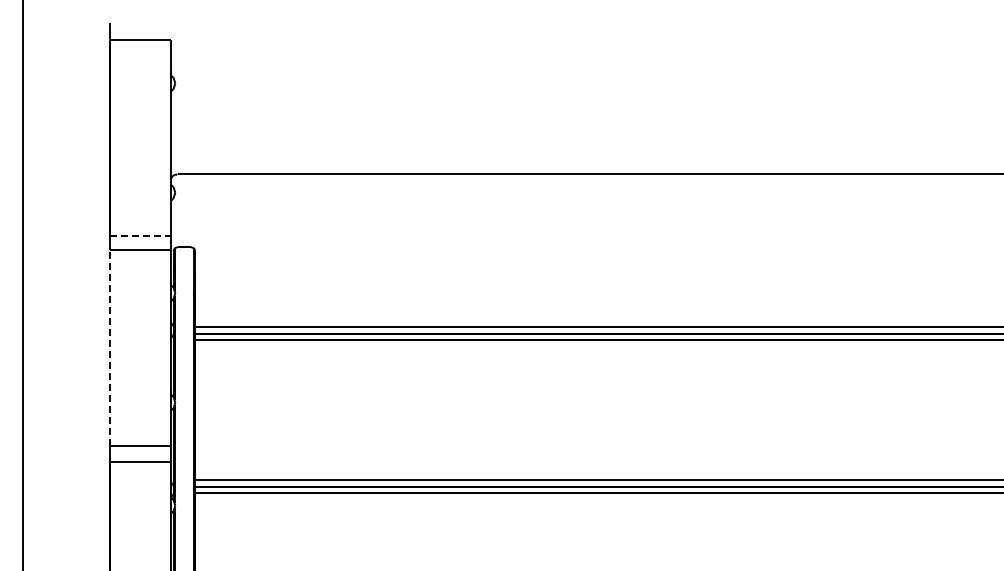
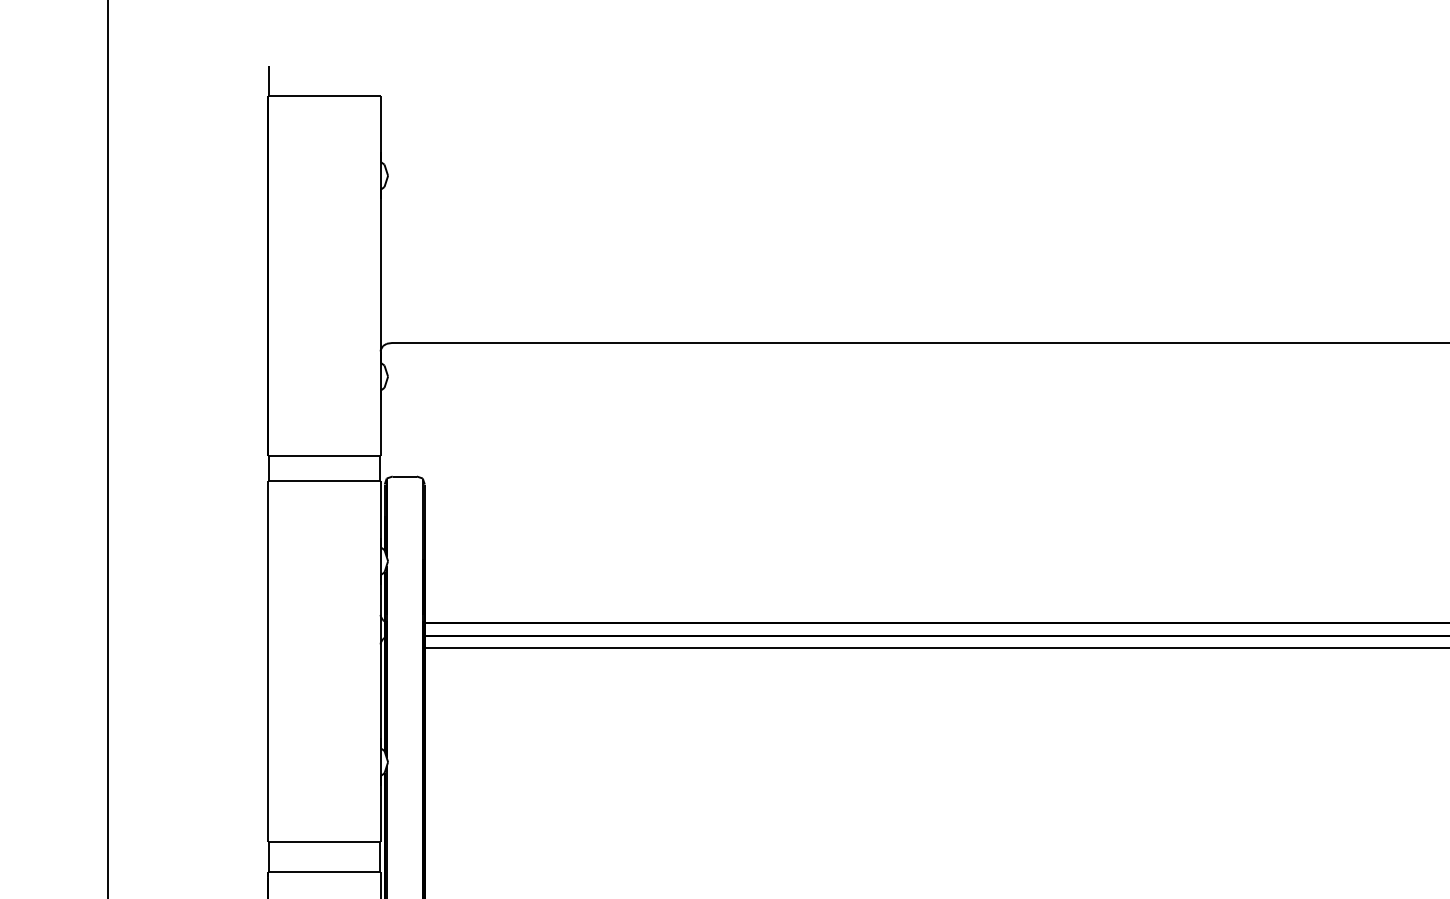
line: (140, 236) -> (324, 456), dashed -> solid
line: (110, 347) -> (269, 660), dashed -> solid

